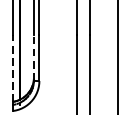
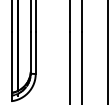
line: (33, 57) -> (30, 52), dashed -> solid
line: (12, 68) -> (11, 62), dashed -> solid

